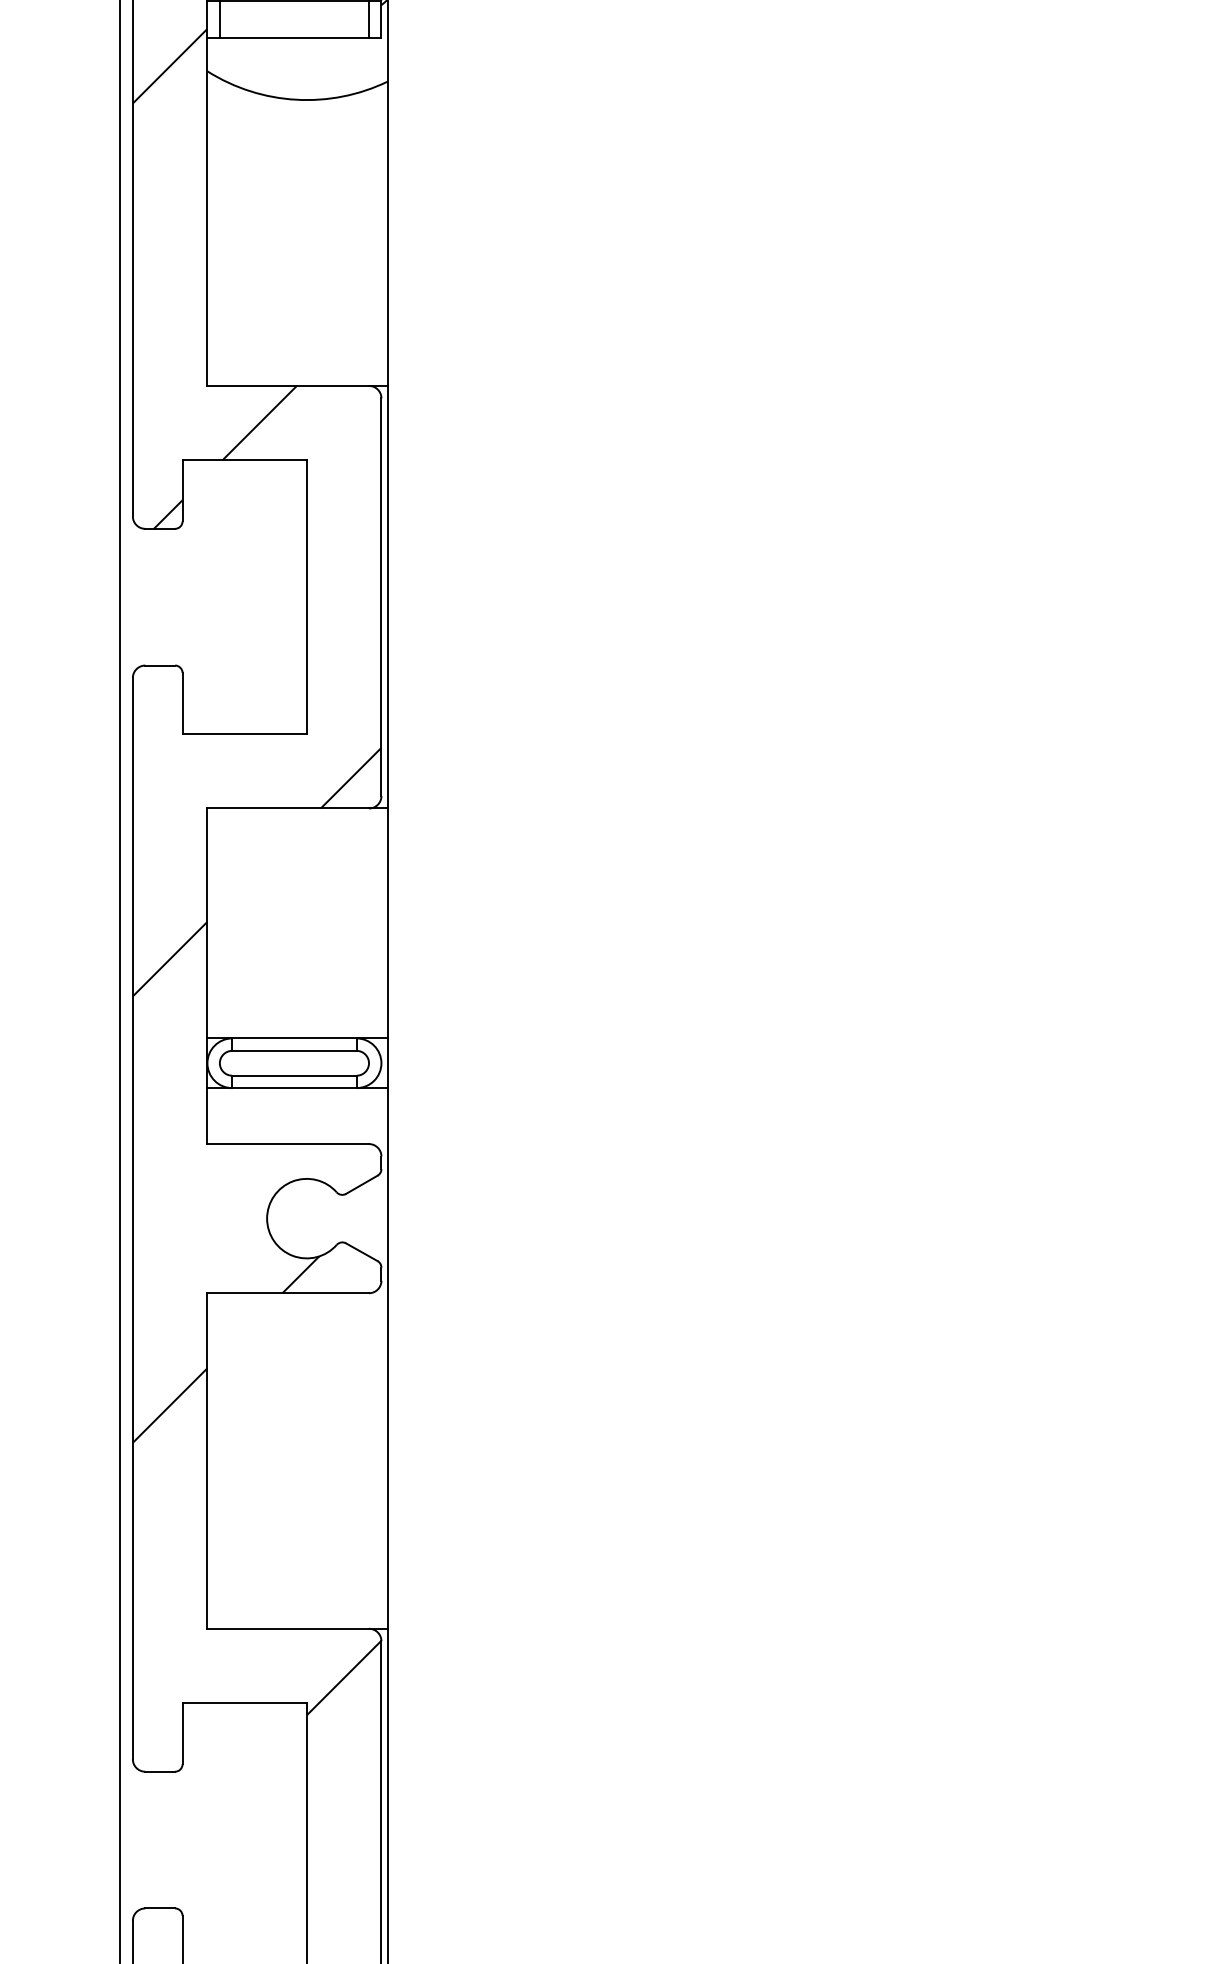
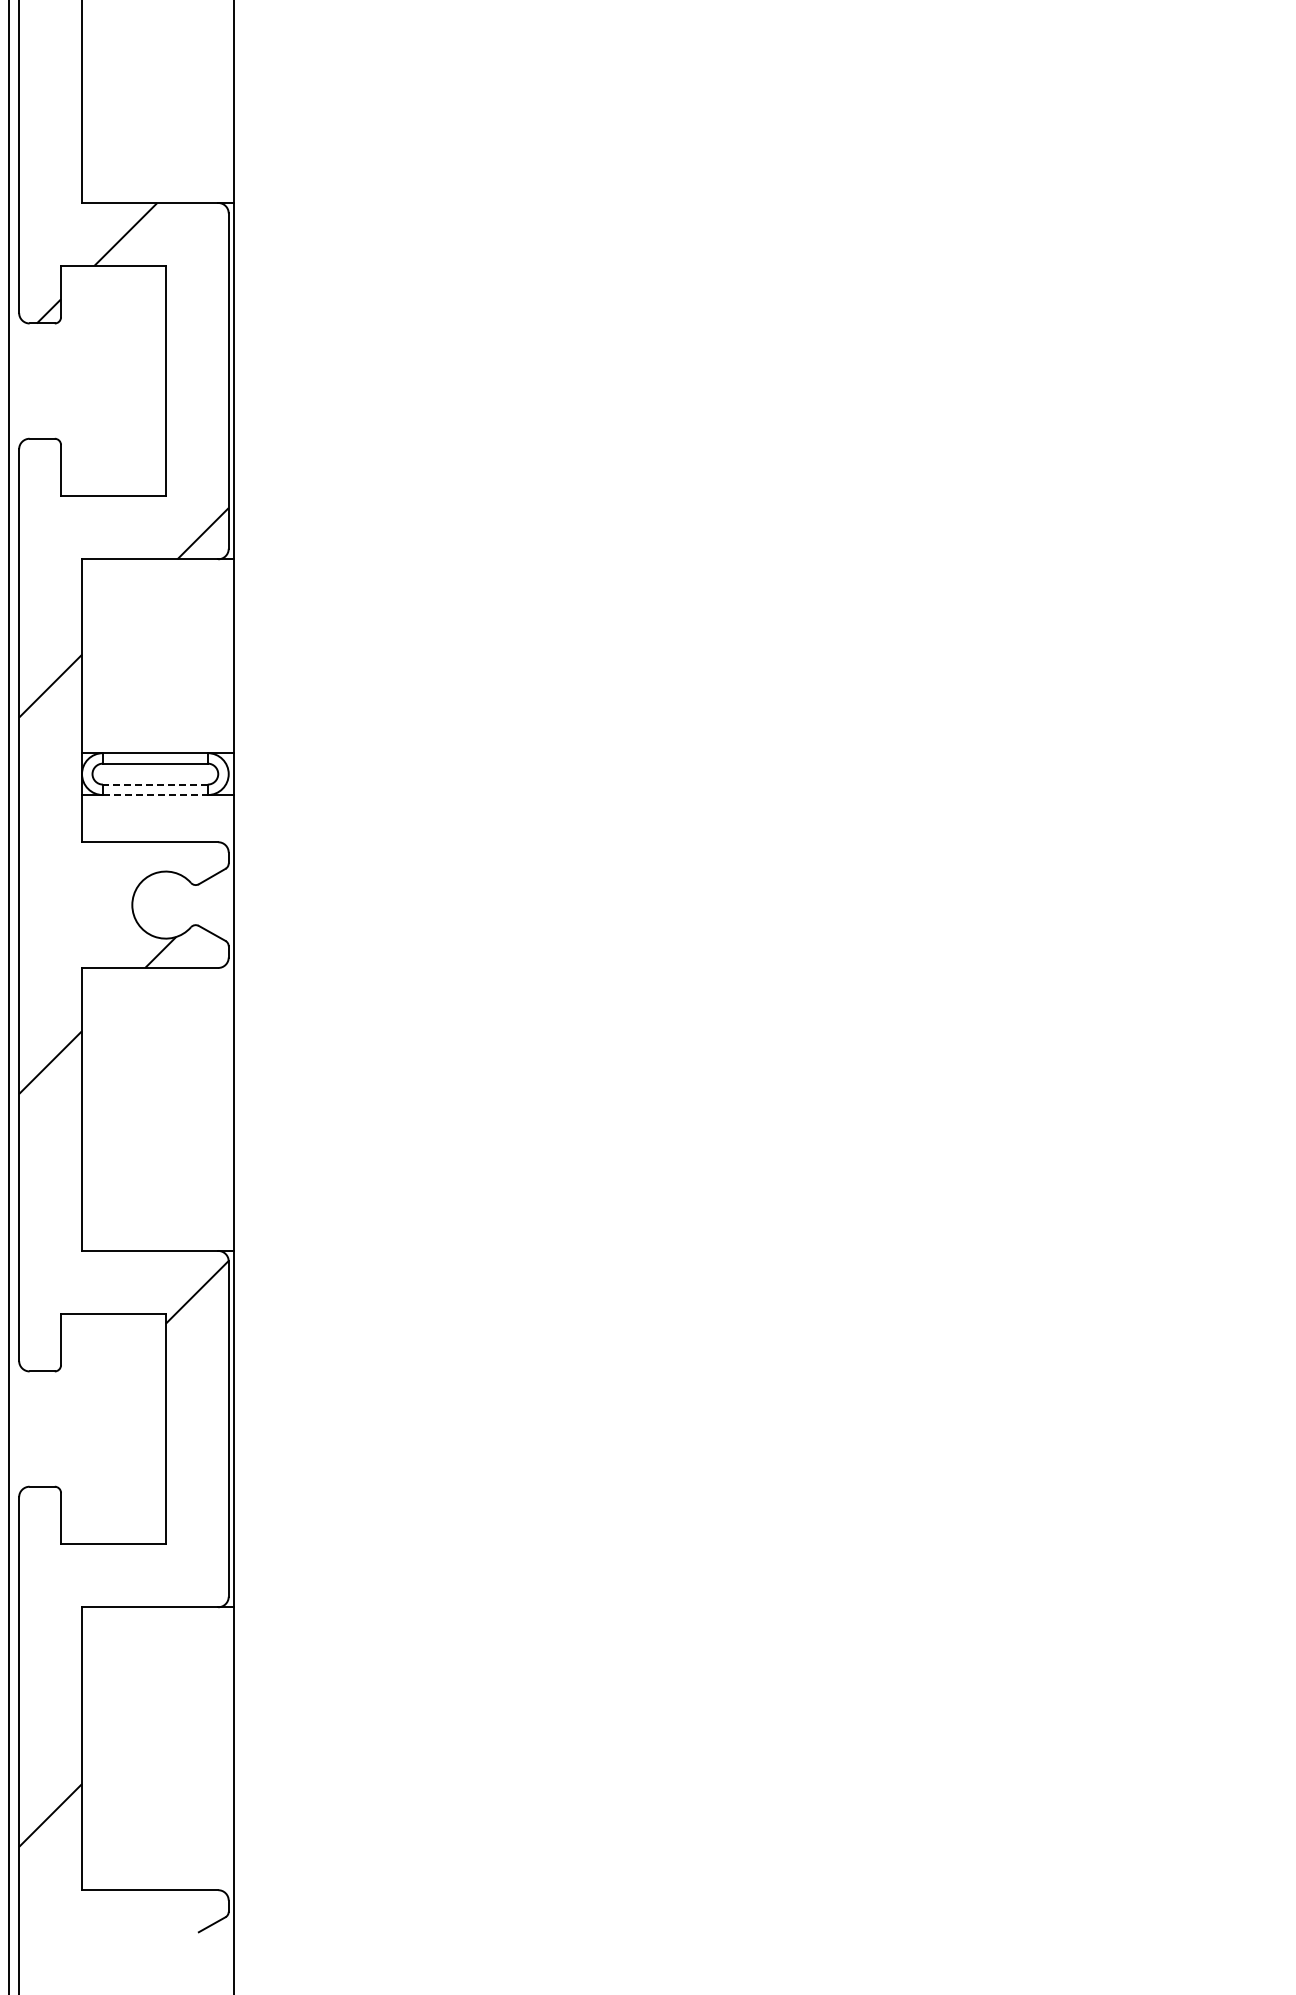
line: (293, 1075) -> (154, 784), solid -> dashed
line: (294, 1088) -> (155, 795), solid -> dashed

